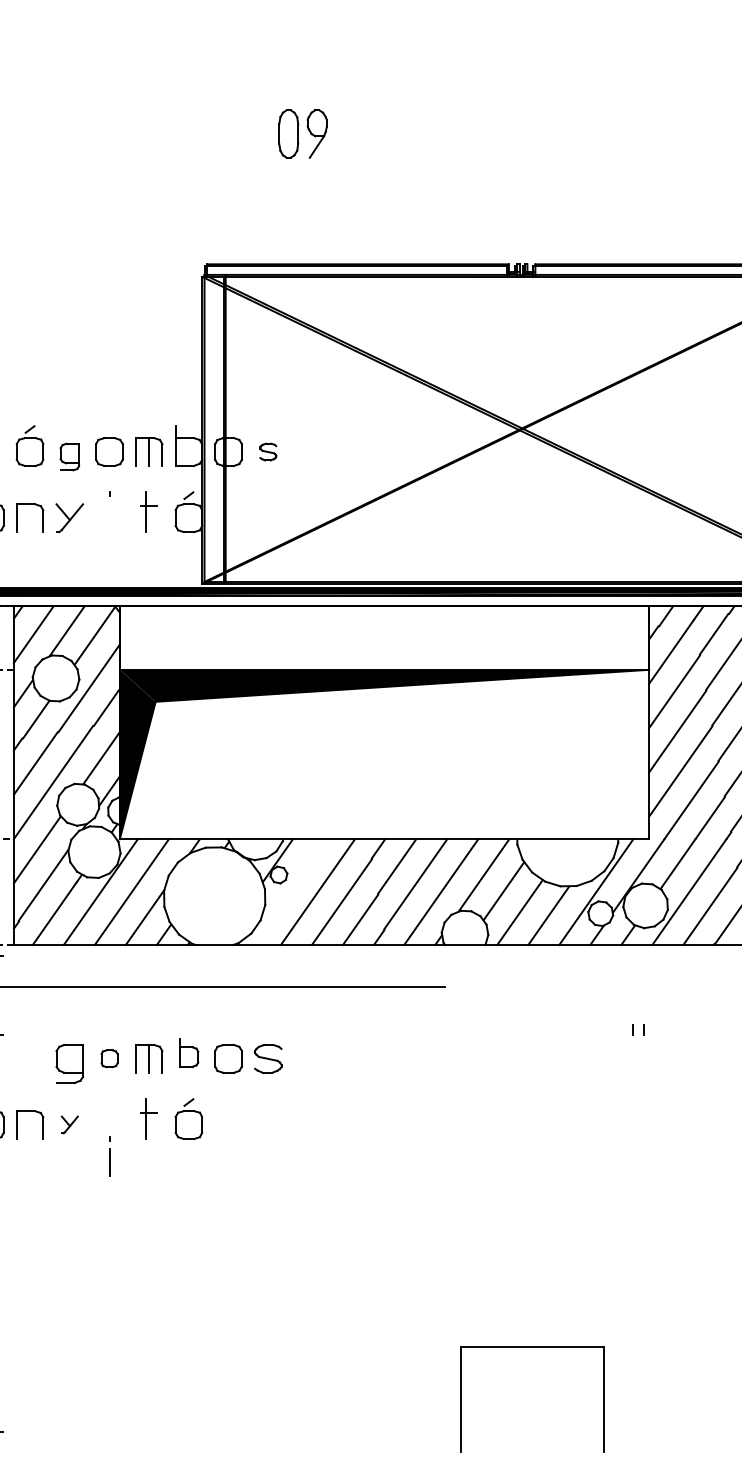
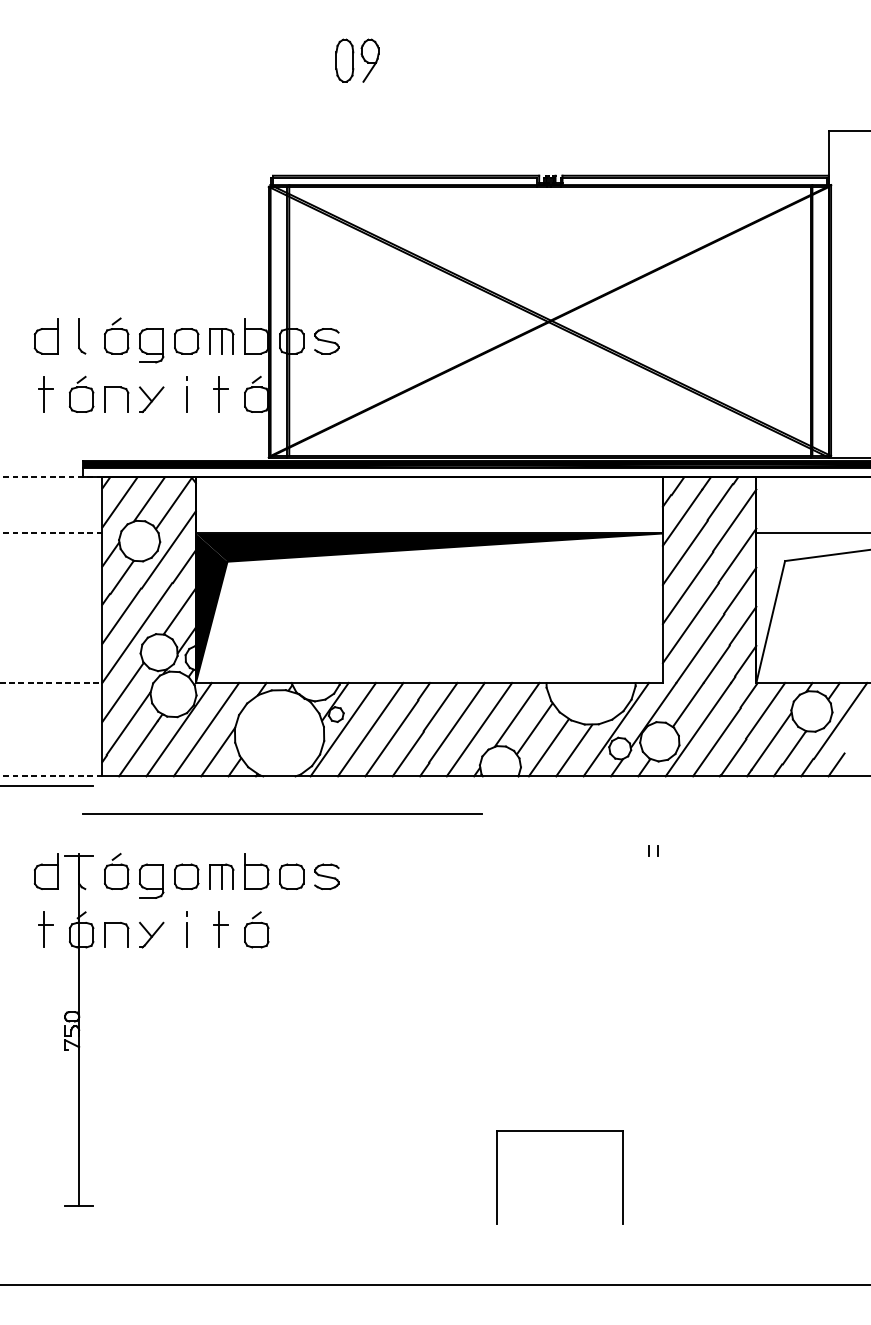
part: (267, 452) -> (326, 341), size x1.67
part: (69, 456) -> (151, 345), size x1.43
line: (109, 517) -> (186, 399), added
line: (287, 891) -> (343, 729), added
part: (29, 1052) -> (116, 871), added
part: (188, 1052) -> (256, 871), size x1.43
part: (109, 1058) -> (186, 876), size x1.67
part: (69, 1124) -> (151, 934), size x1.67
line: (109, 1156) -> (186, 929), moved

